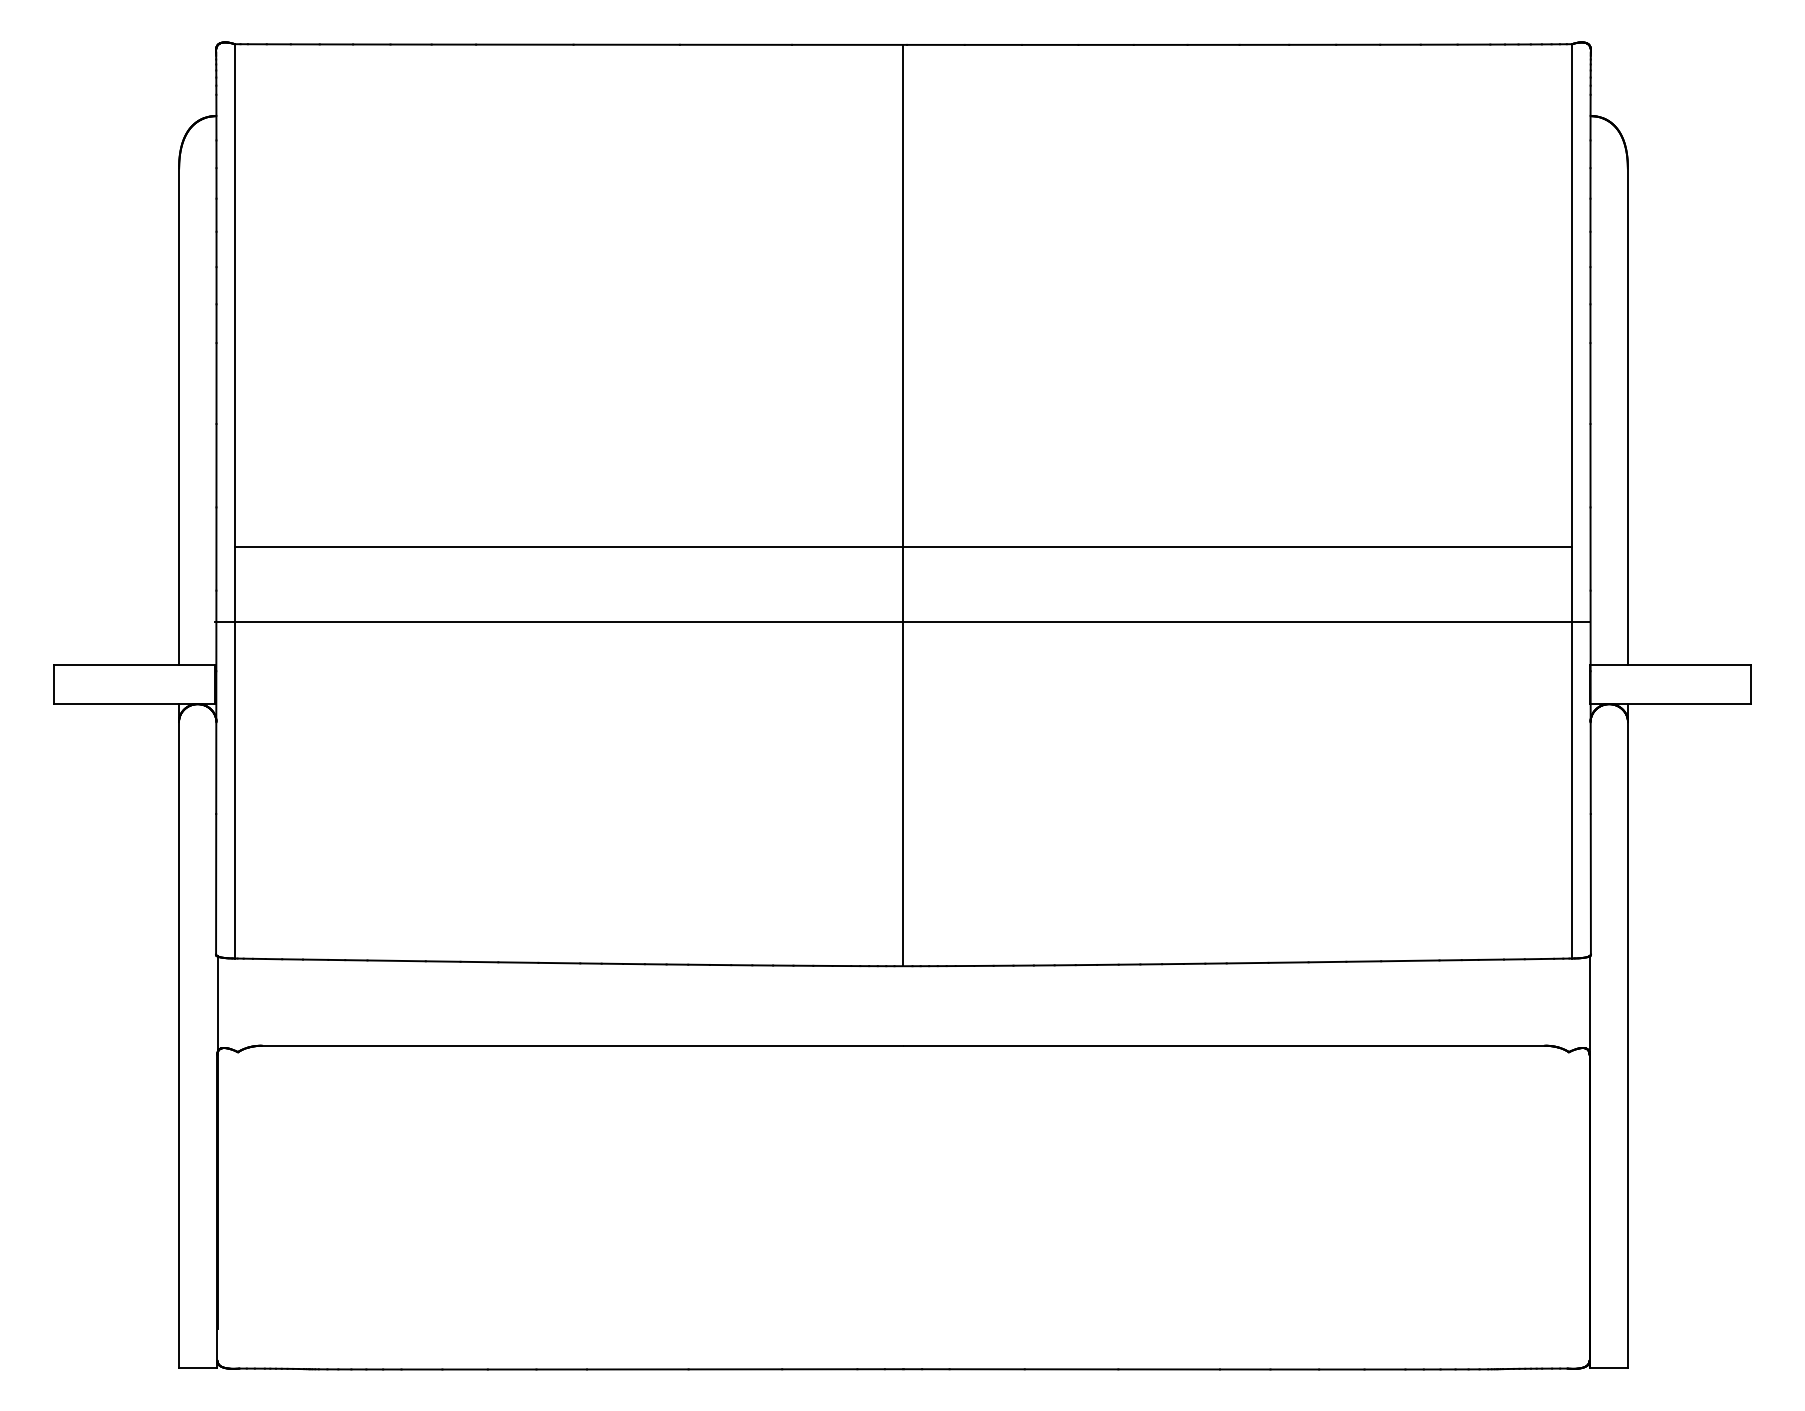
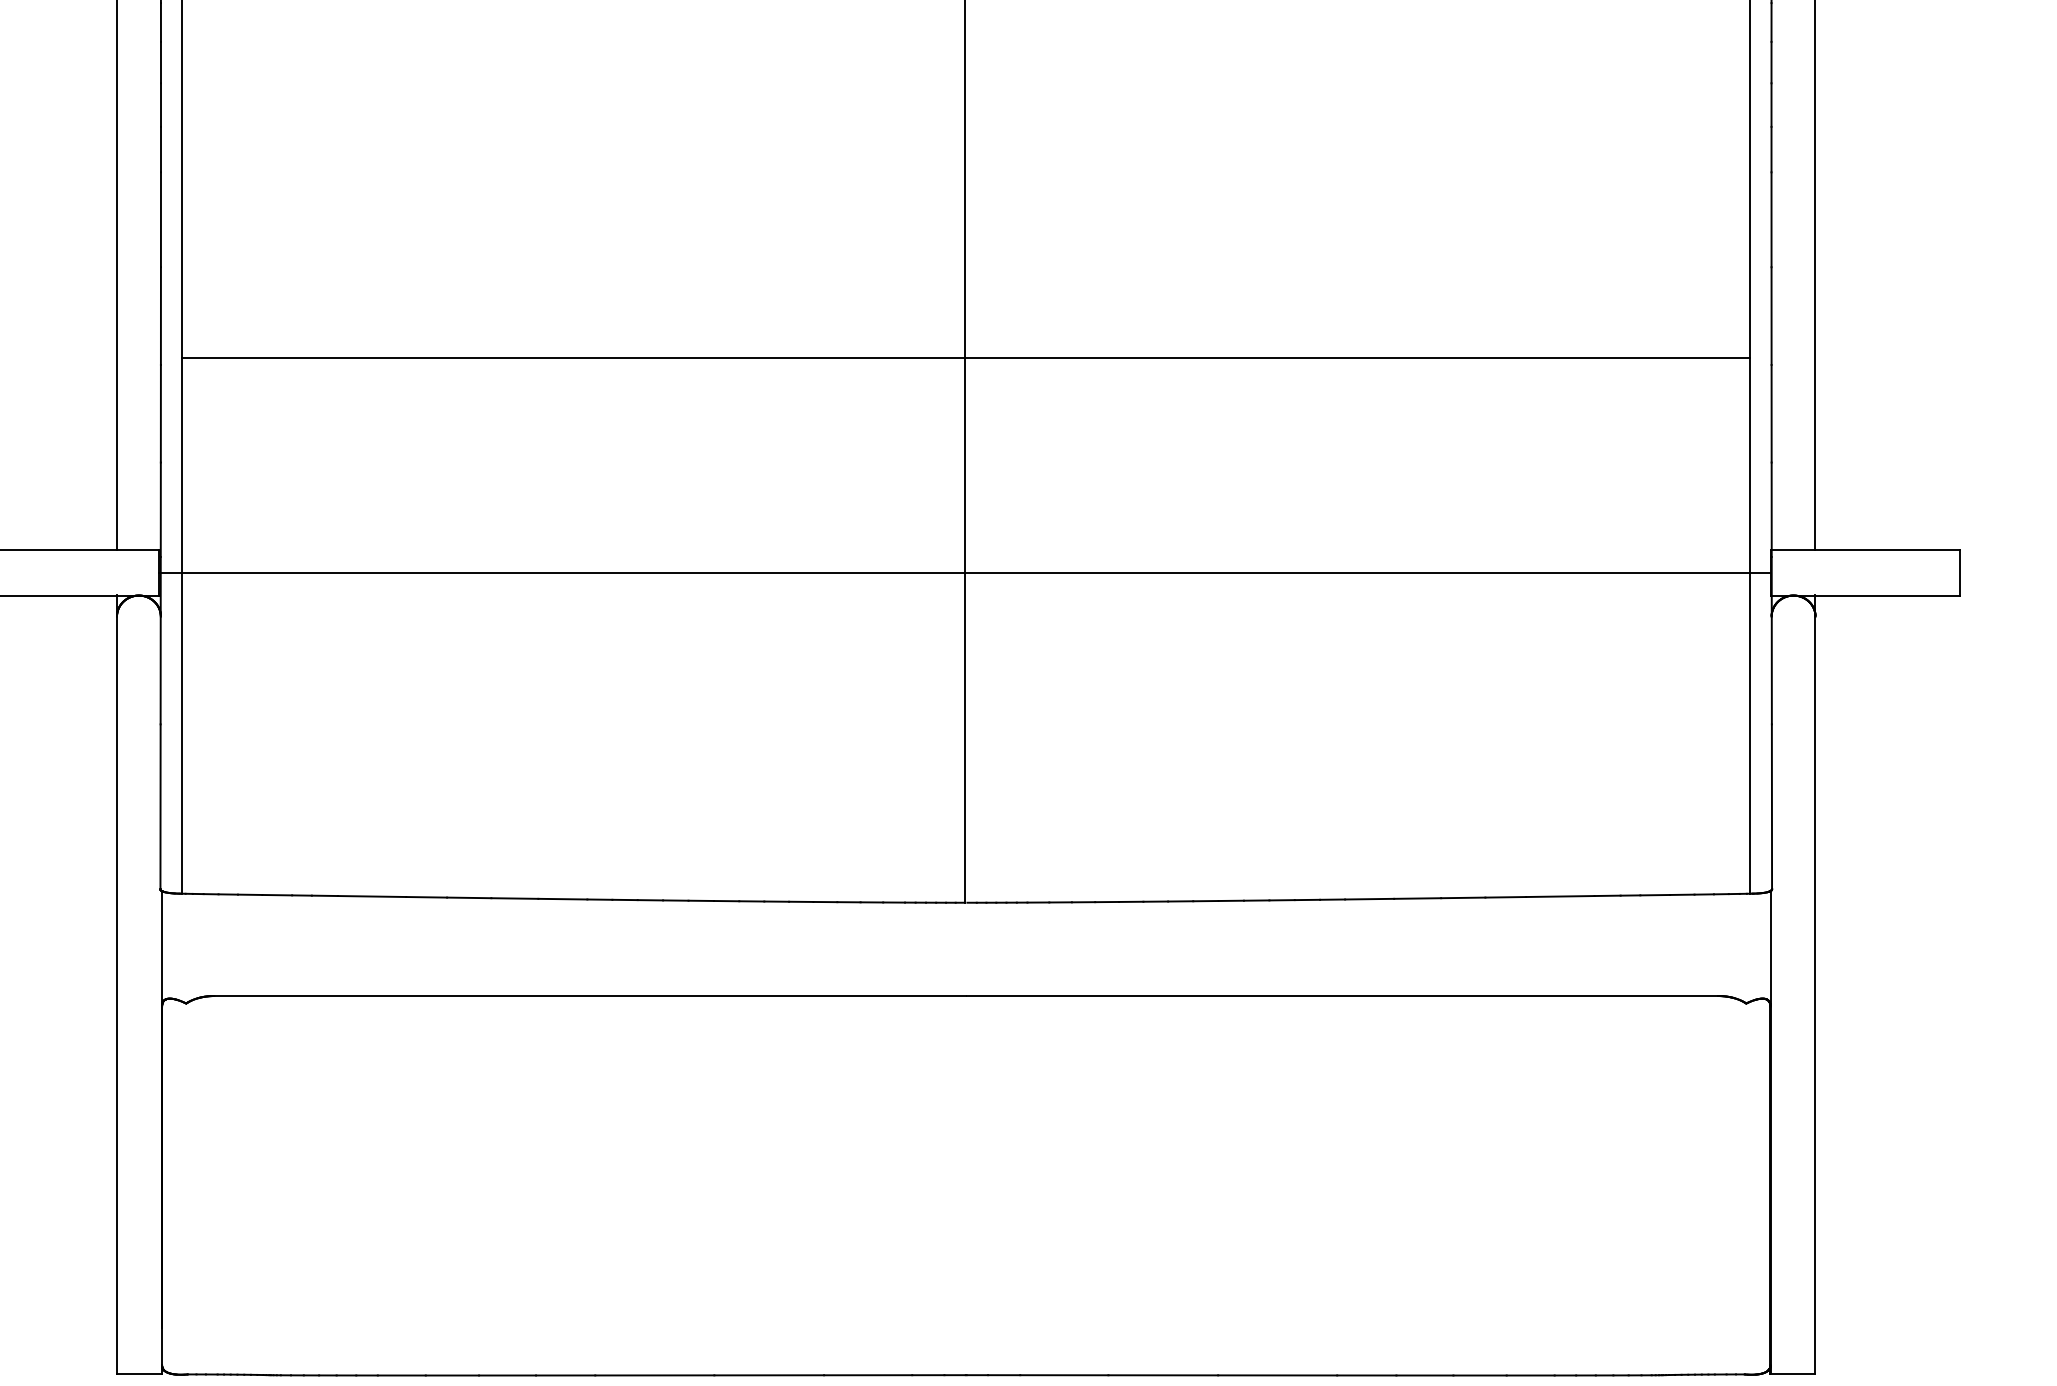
line: (903, 547) -> (966, 358), moved
line: (902, 621) -> (965, 572), moved

